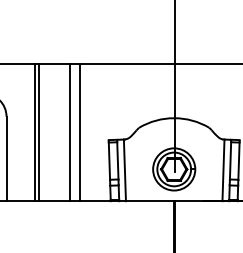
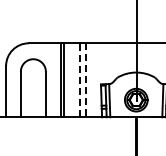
line: (68, 132) -> (79, 80), solid -> dashed
line: (79, 132) -> (85, 80), solid -> dashed

